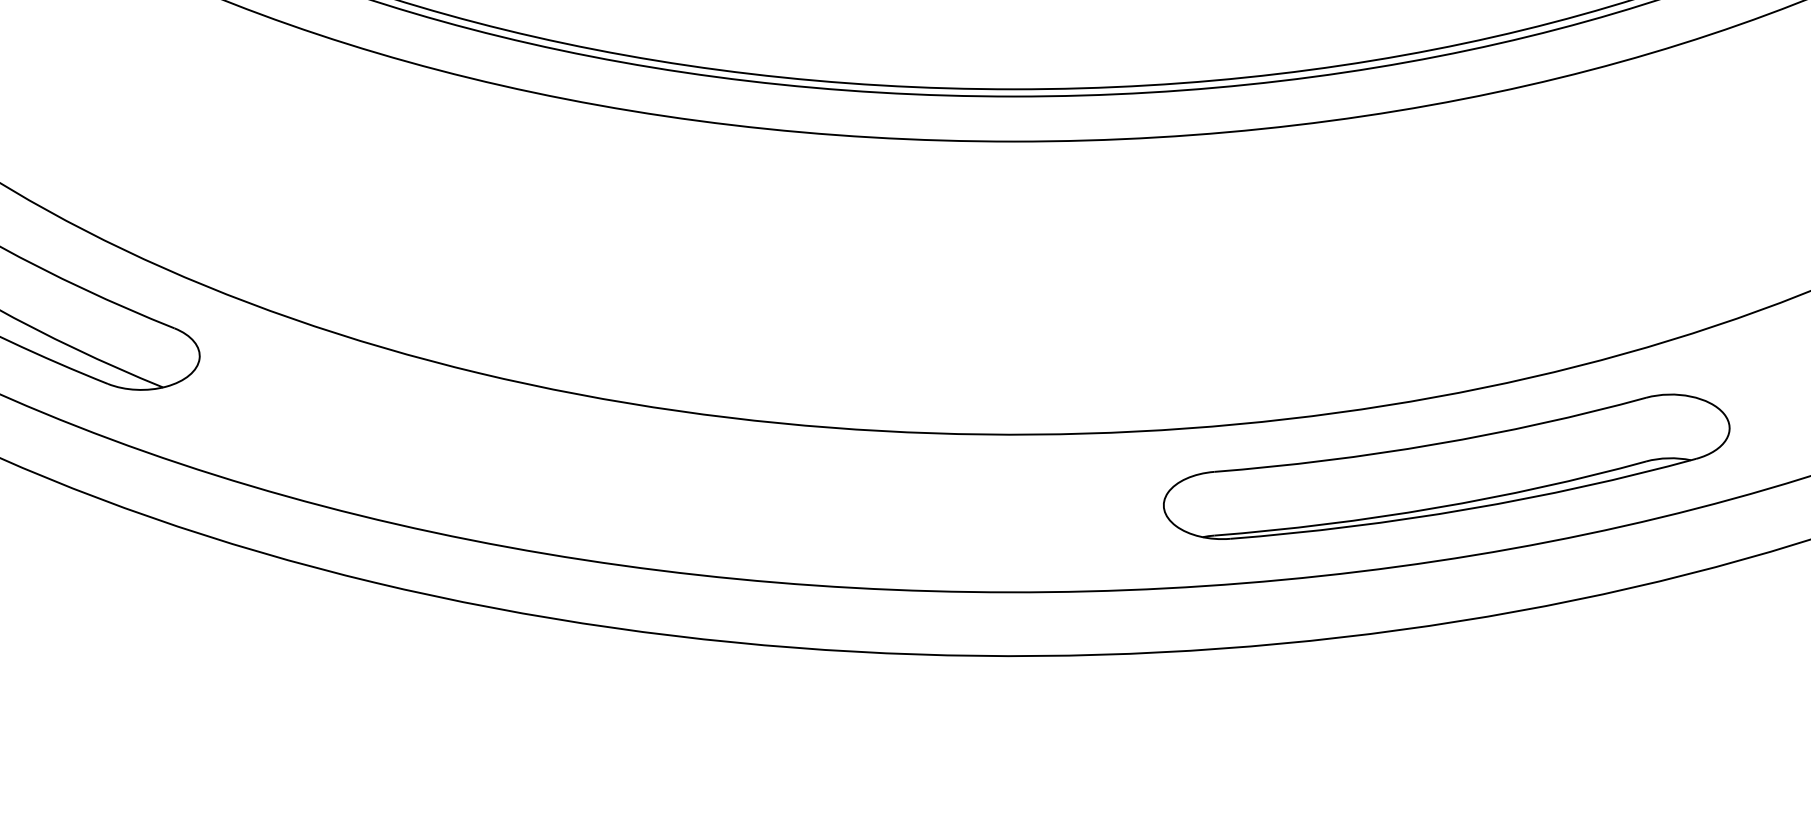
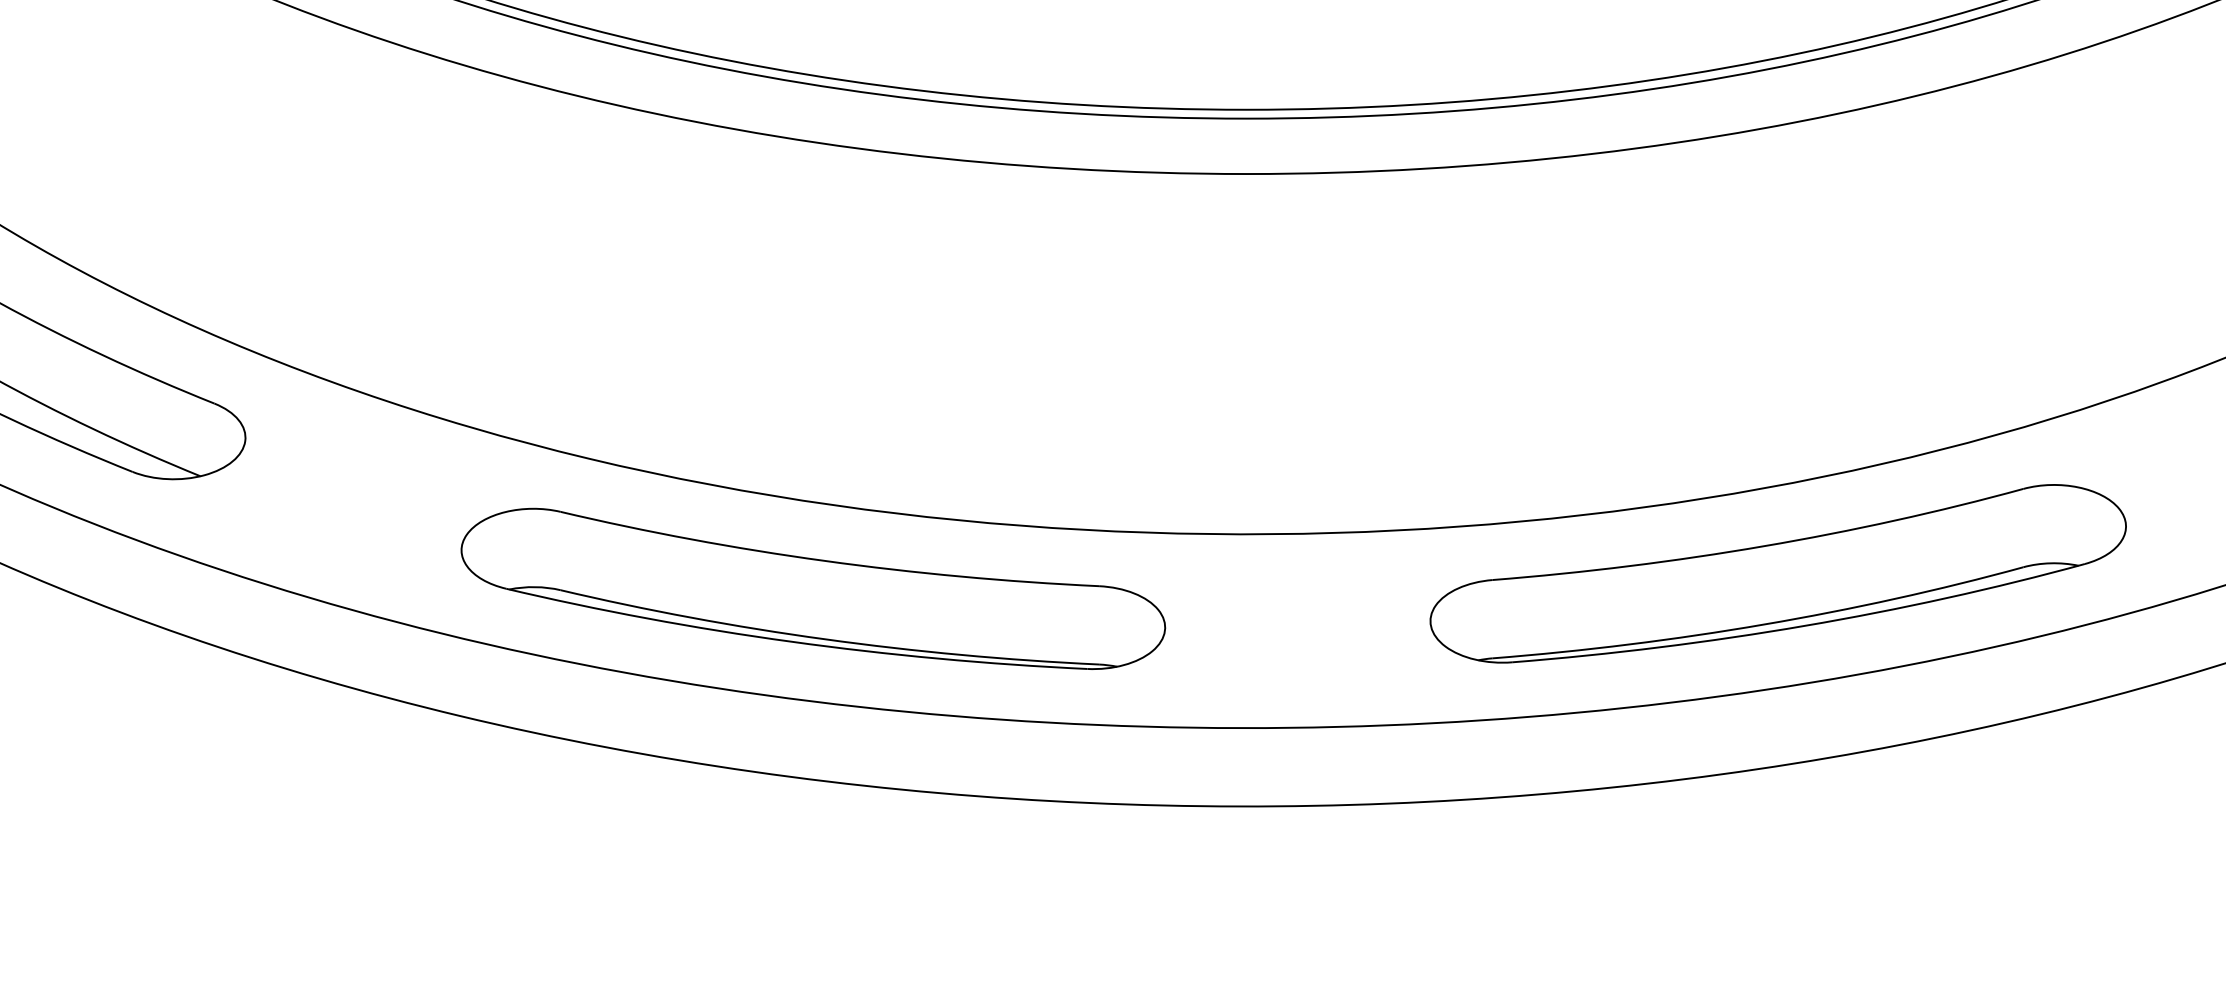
part: (661, 479) -> (813, 589), added

